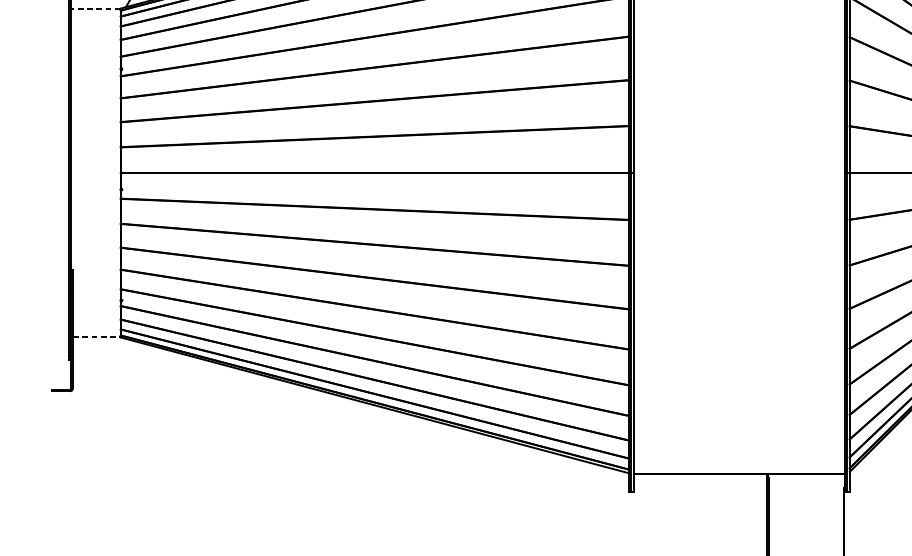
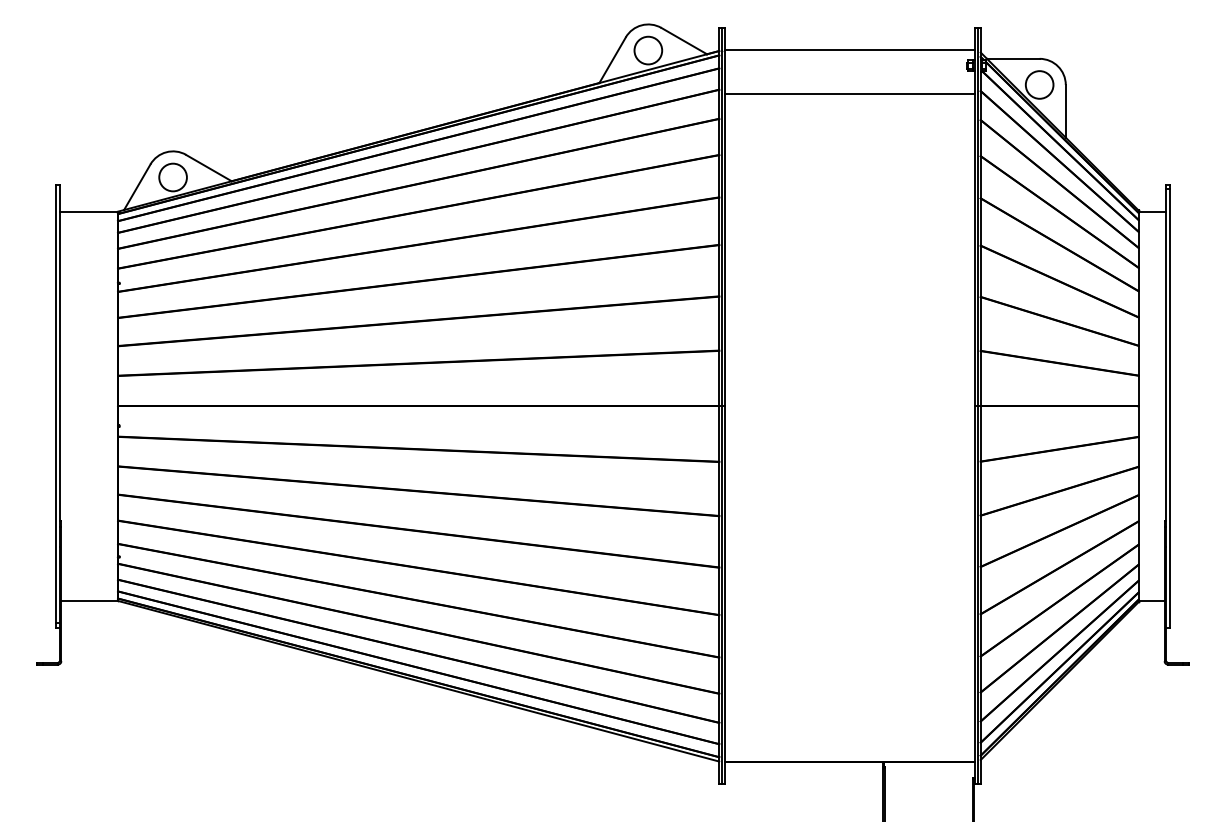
line: (95, 8) -> (88, 211), dashed -> solid
line: (97, 337) -> (90, 600), dashed -> solid

